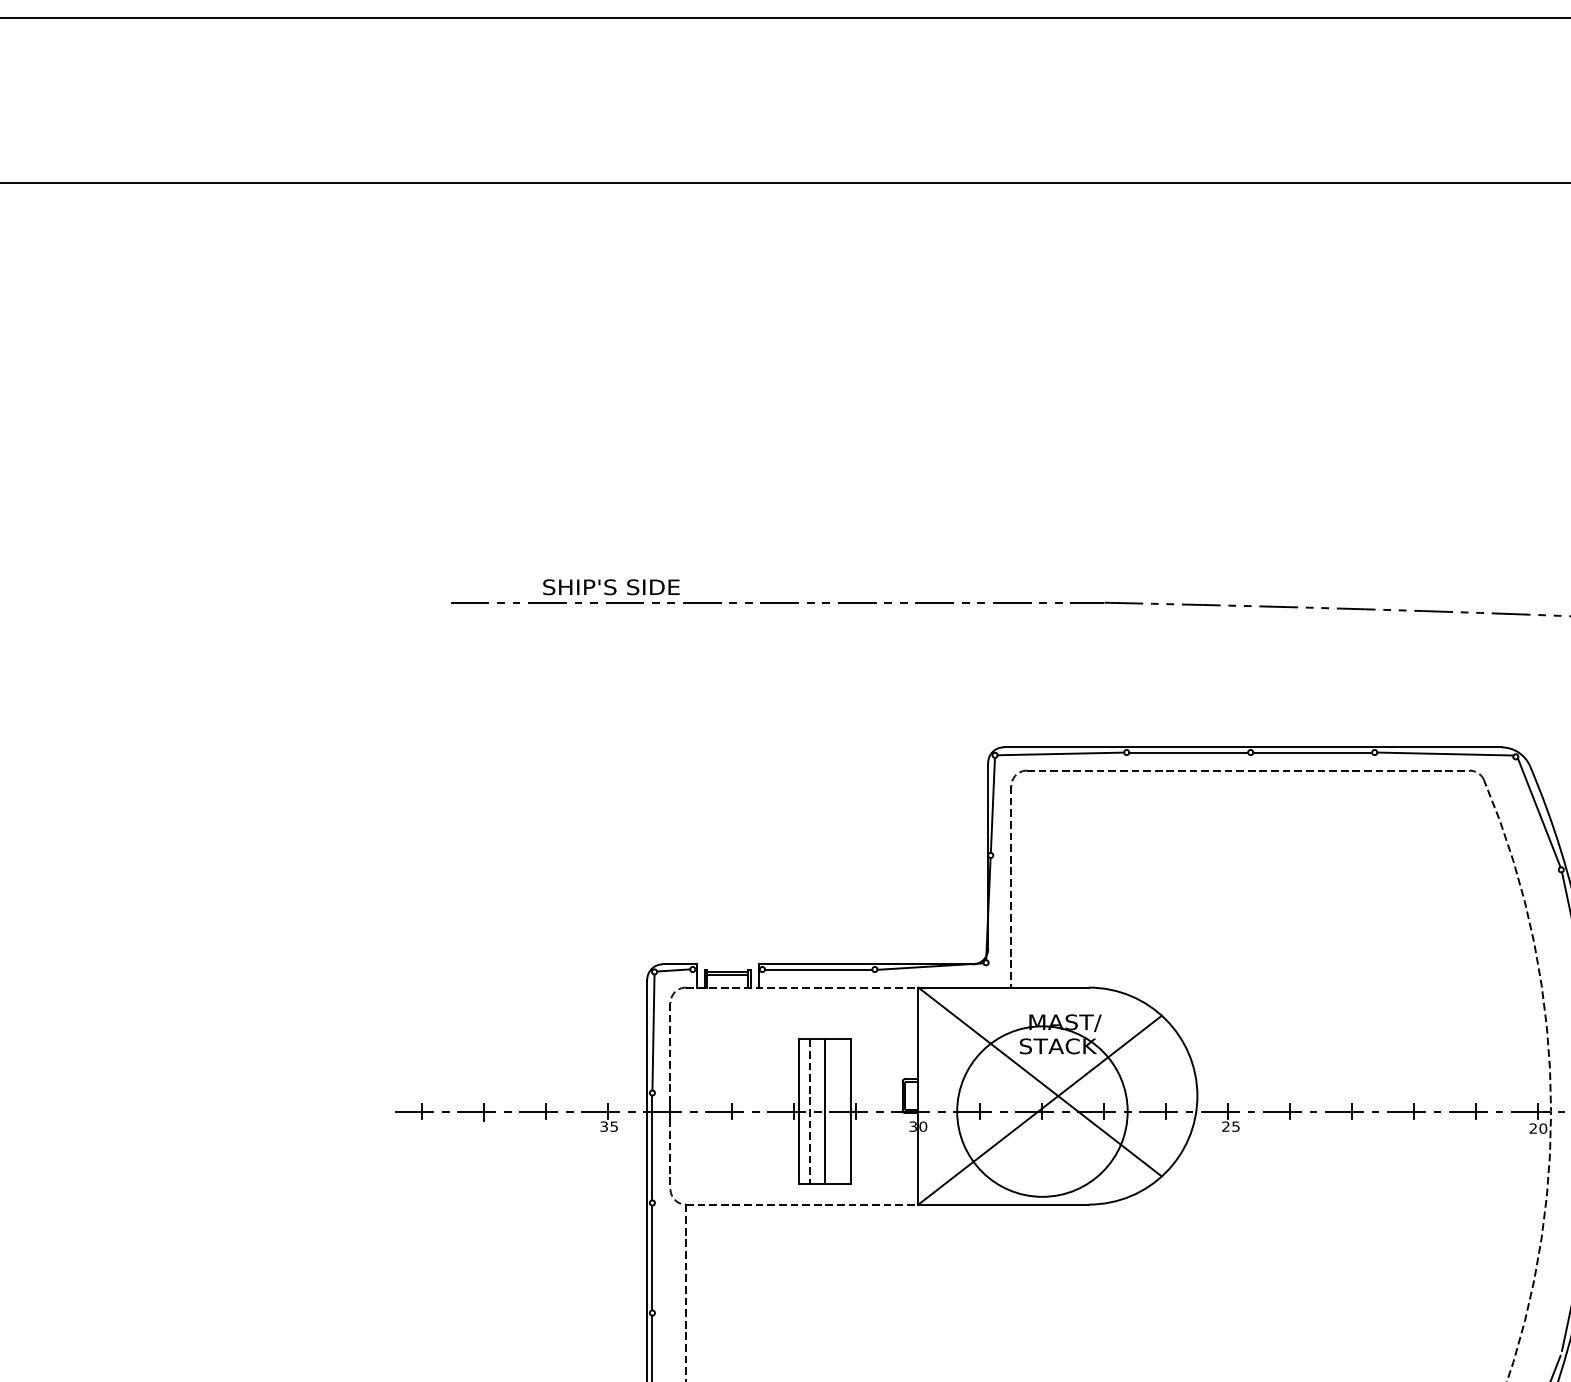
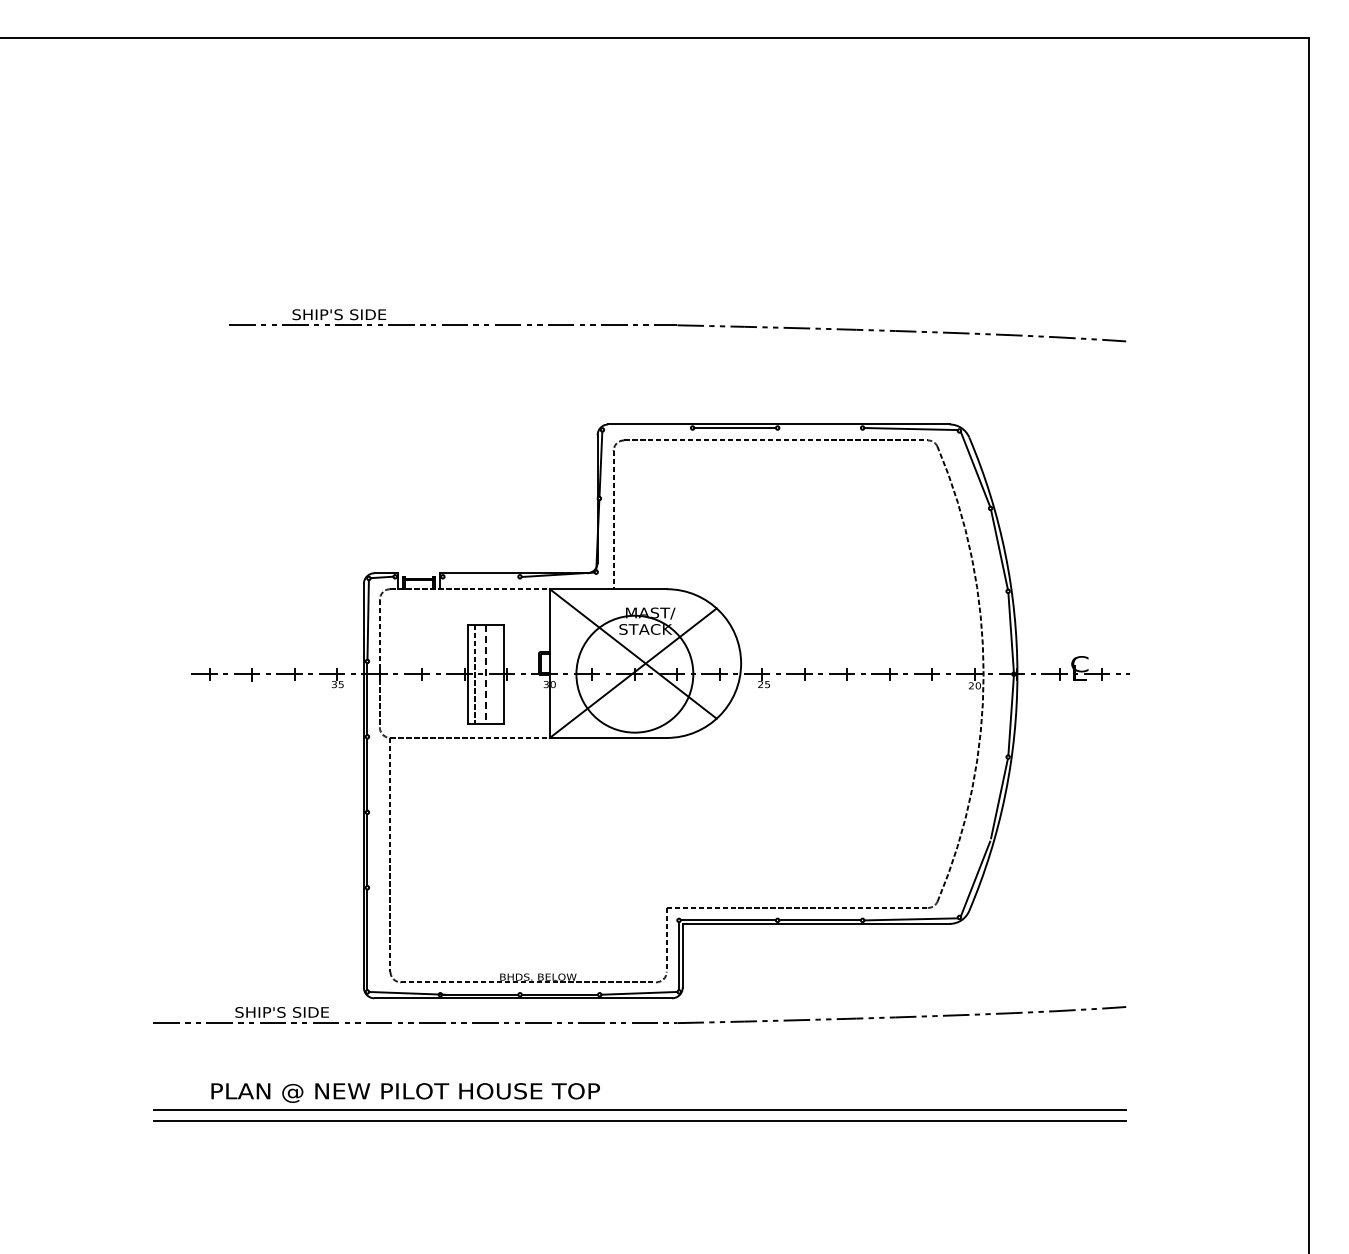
line: (1060, 753) -> (647, 428), removed
line: (1311, 753) -> (819, 428), removed
line: (818, 969) -> (481, 576), removed
line: (824, 1112) -> (485, 674), solid -> dashed

